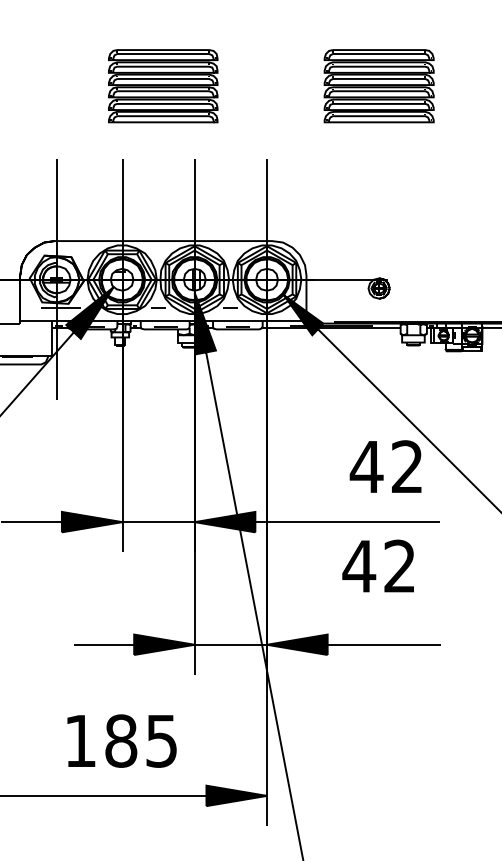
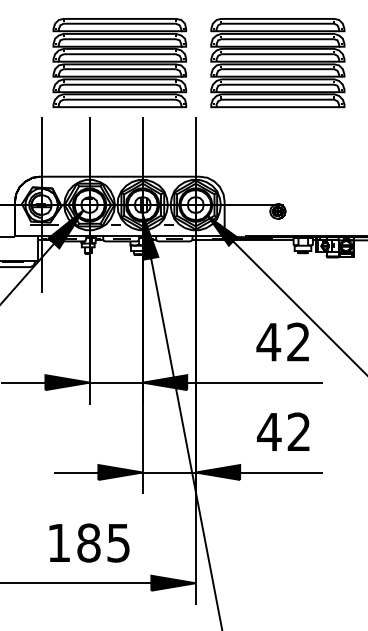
part: (162, 86) -> (119, 63), size x1.67
part: (378, 86) -> (277, 63), size x1.67
text: (378, 565) -> (283, 431), moved

